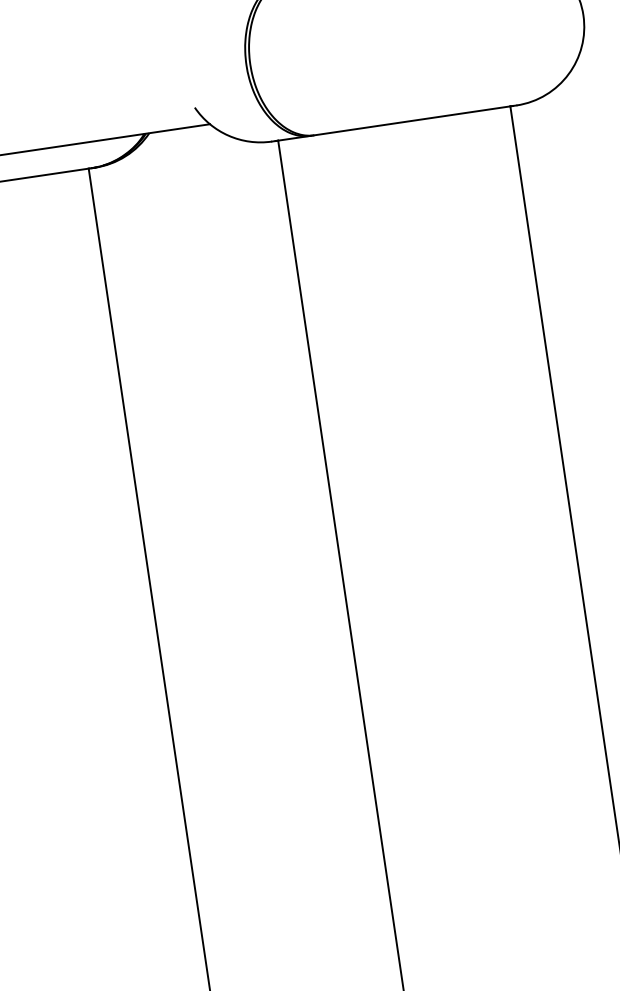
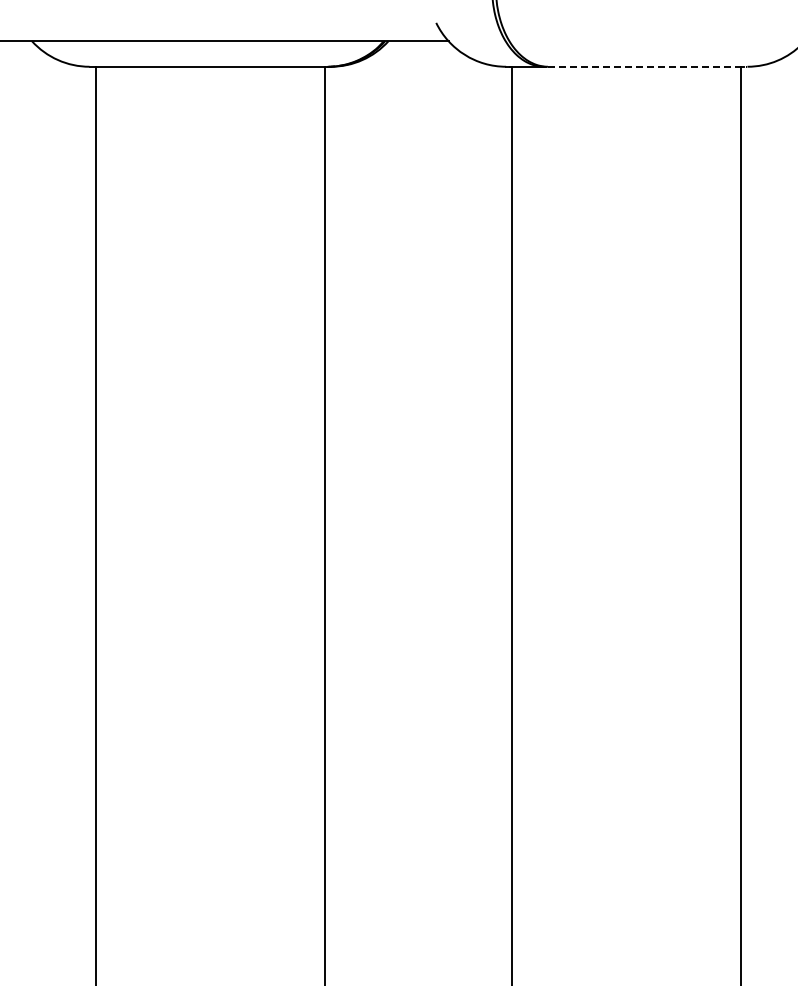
line: (415, 120) -> (647, 66), solid -> dashed

